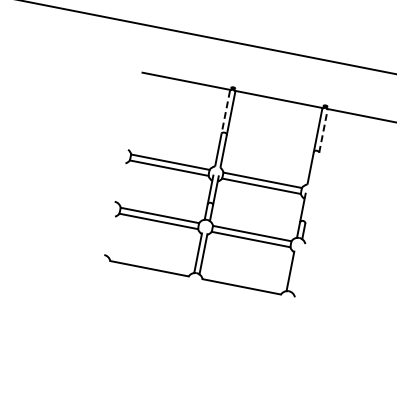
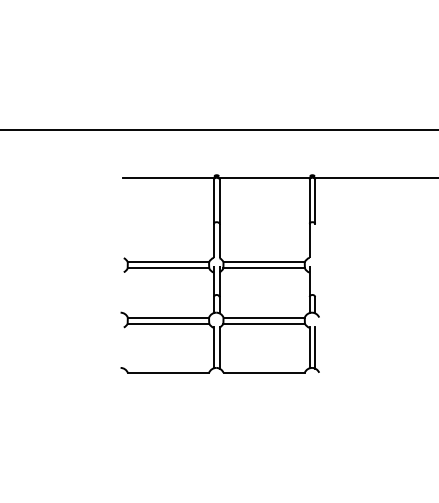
line: (225, 113) -> (213, 202), dashed -> solid
line: (323, 131) -> (315, 201), dashed -> solid
line: (296, 272) -> (315, 347), added

